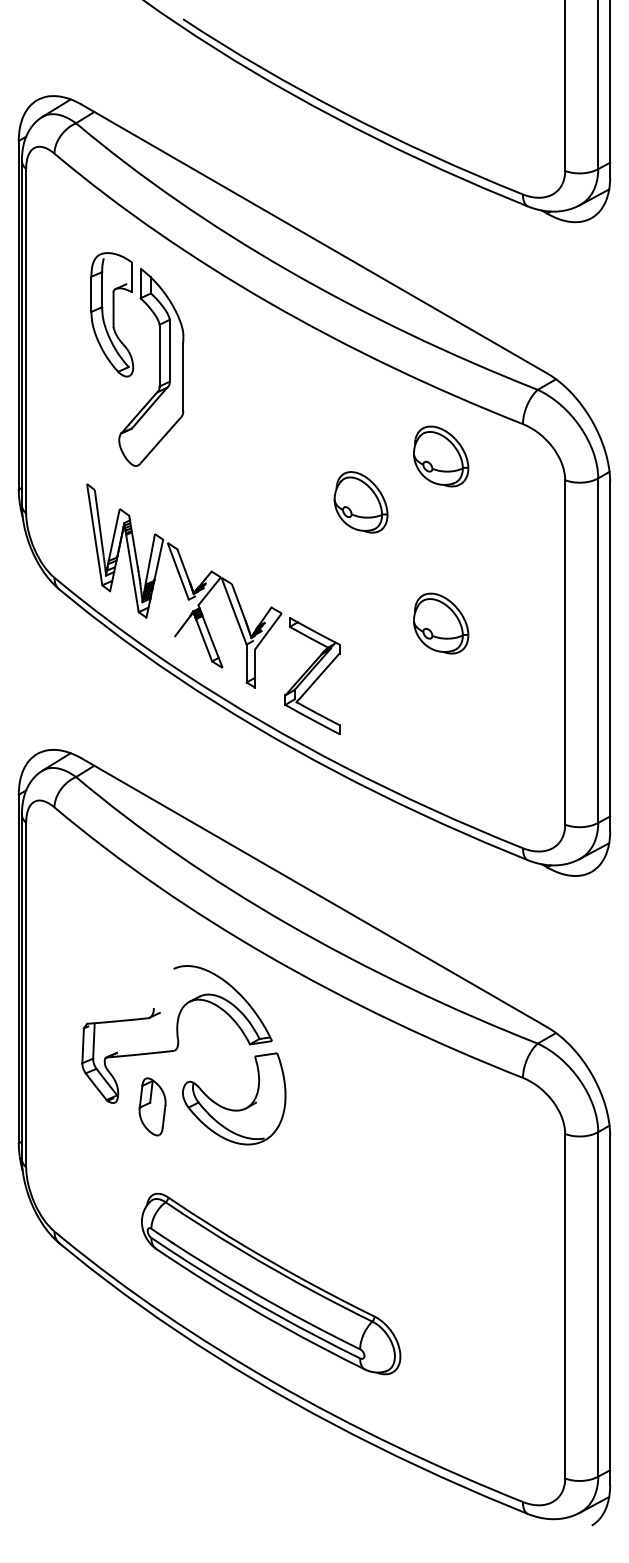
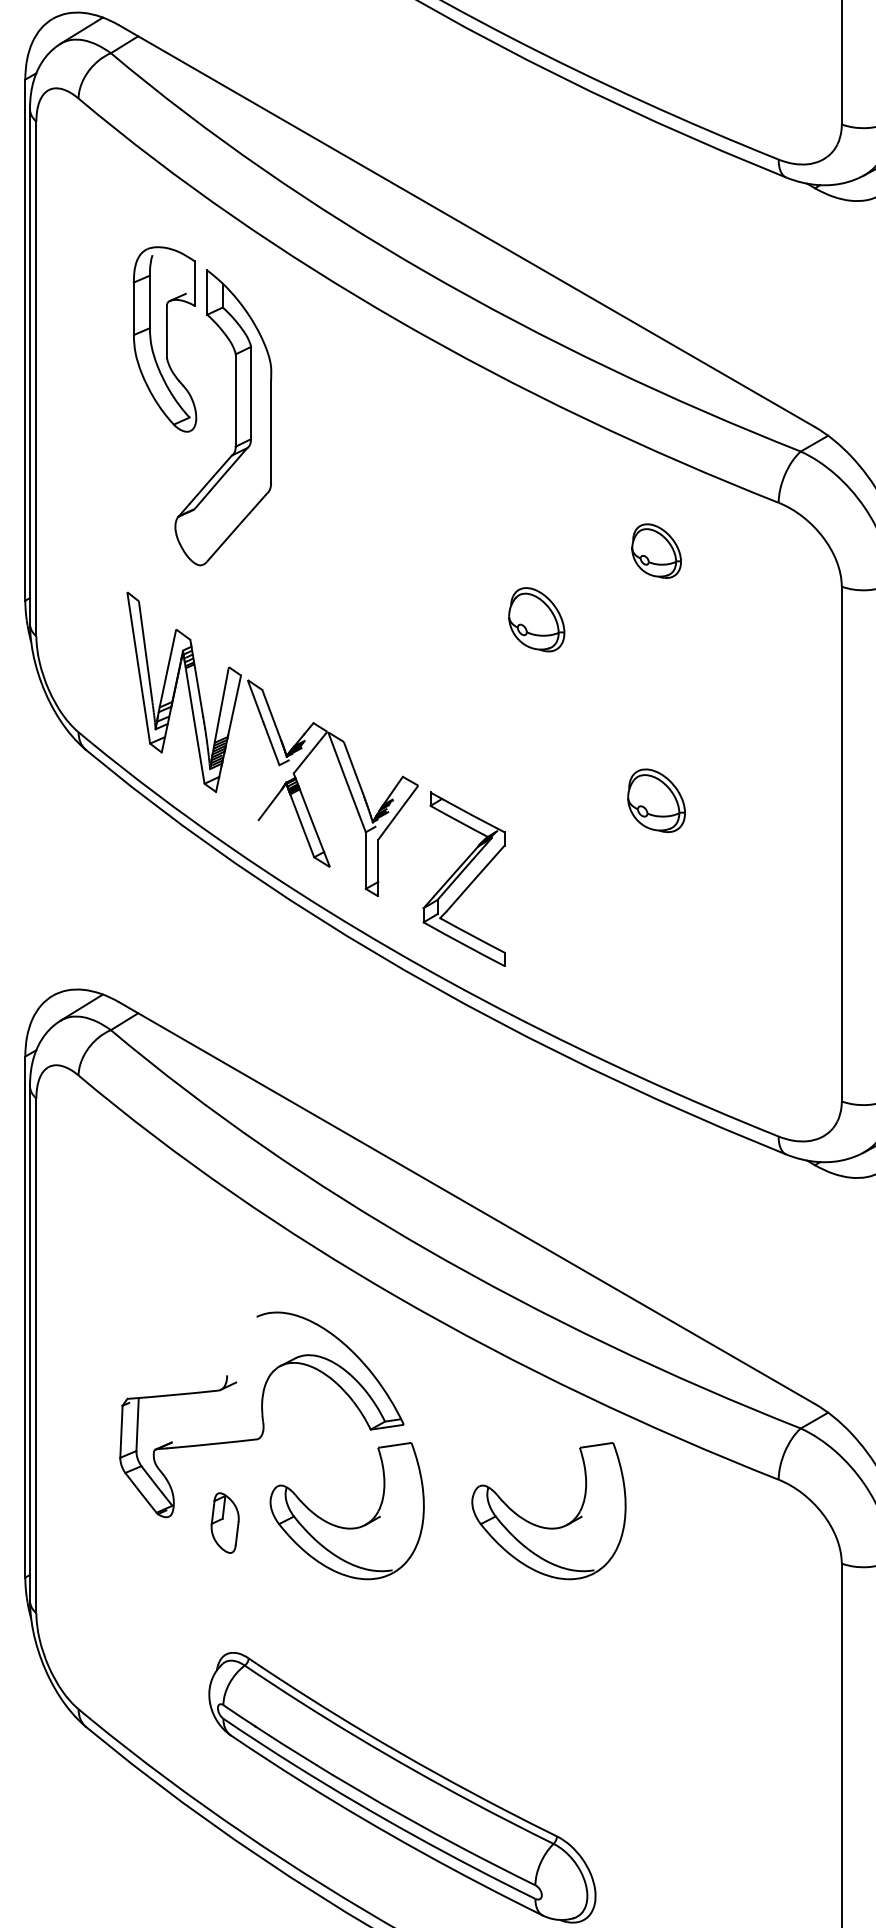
part: (441, 456) -> (656, 551), size x0.6
part: (360, 502) -> (535, 619), size x0.7
part: (441, 623) -> (656, 800), size x0.7
part: (152, 1106) -> (225, 1522), size x0.7
part: (369, 1109) -> (549, 1526), added

